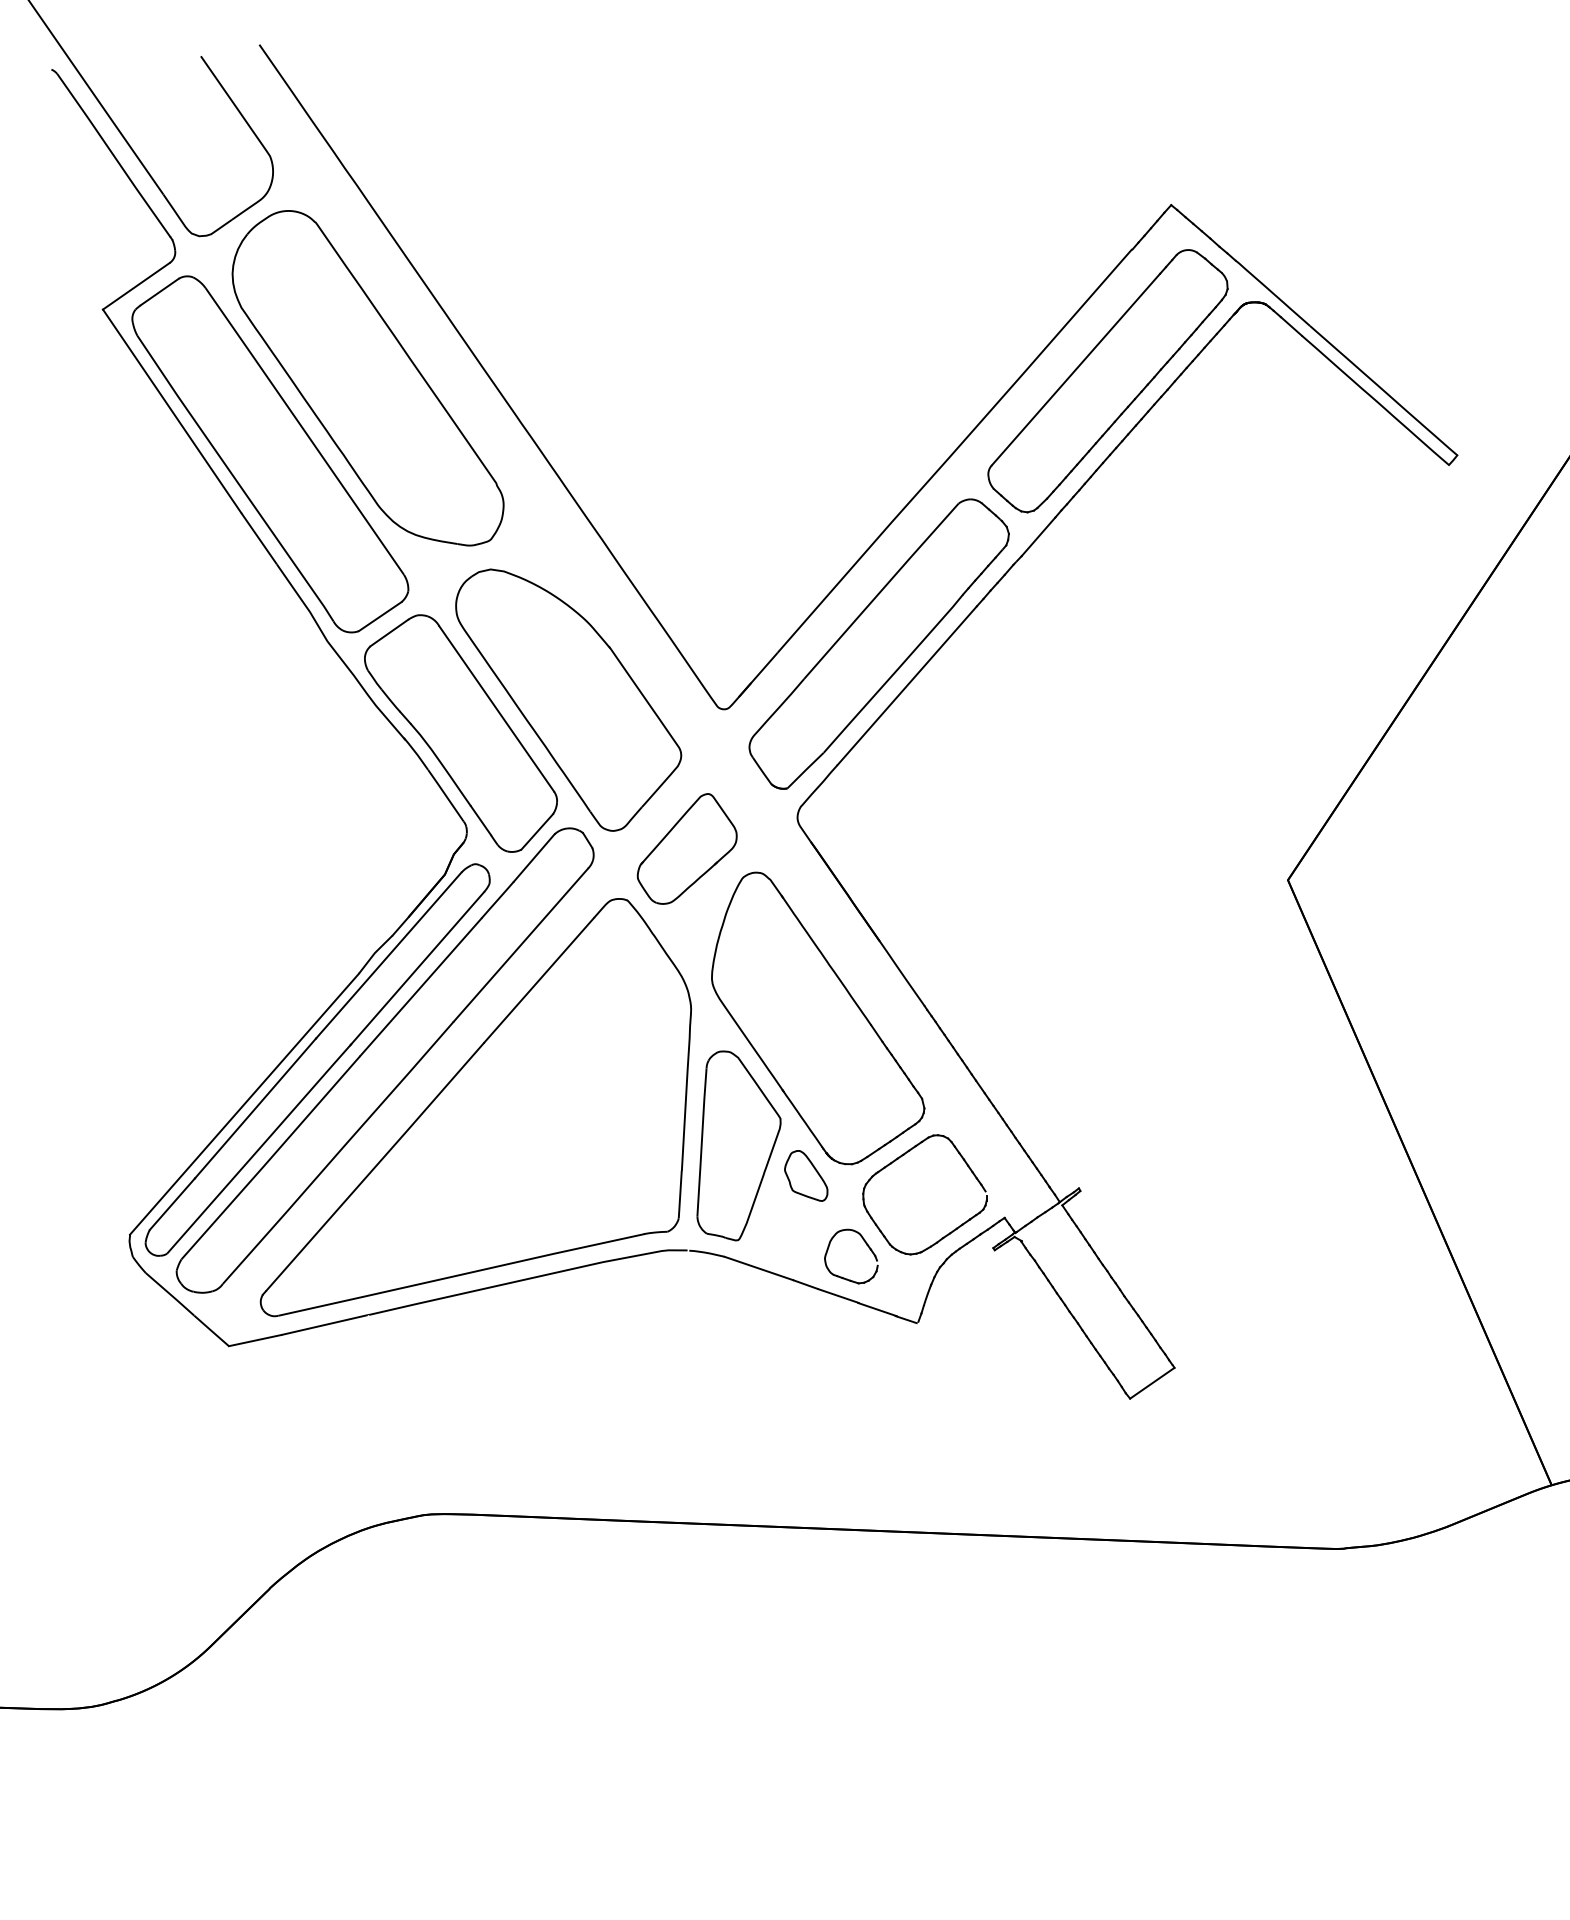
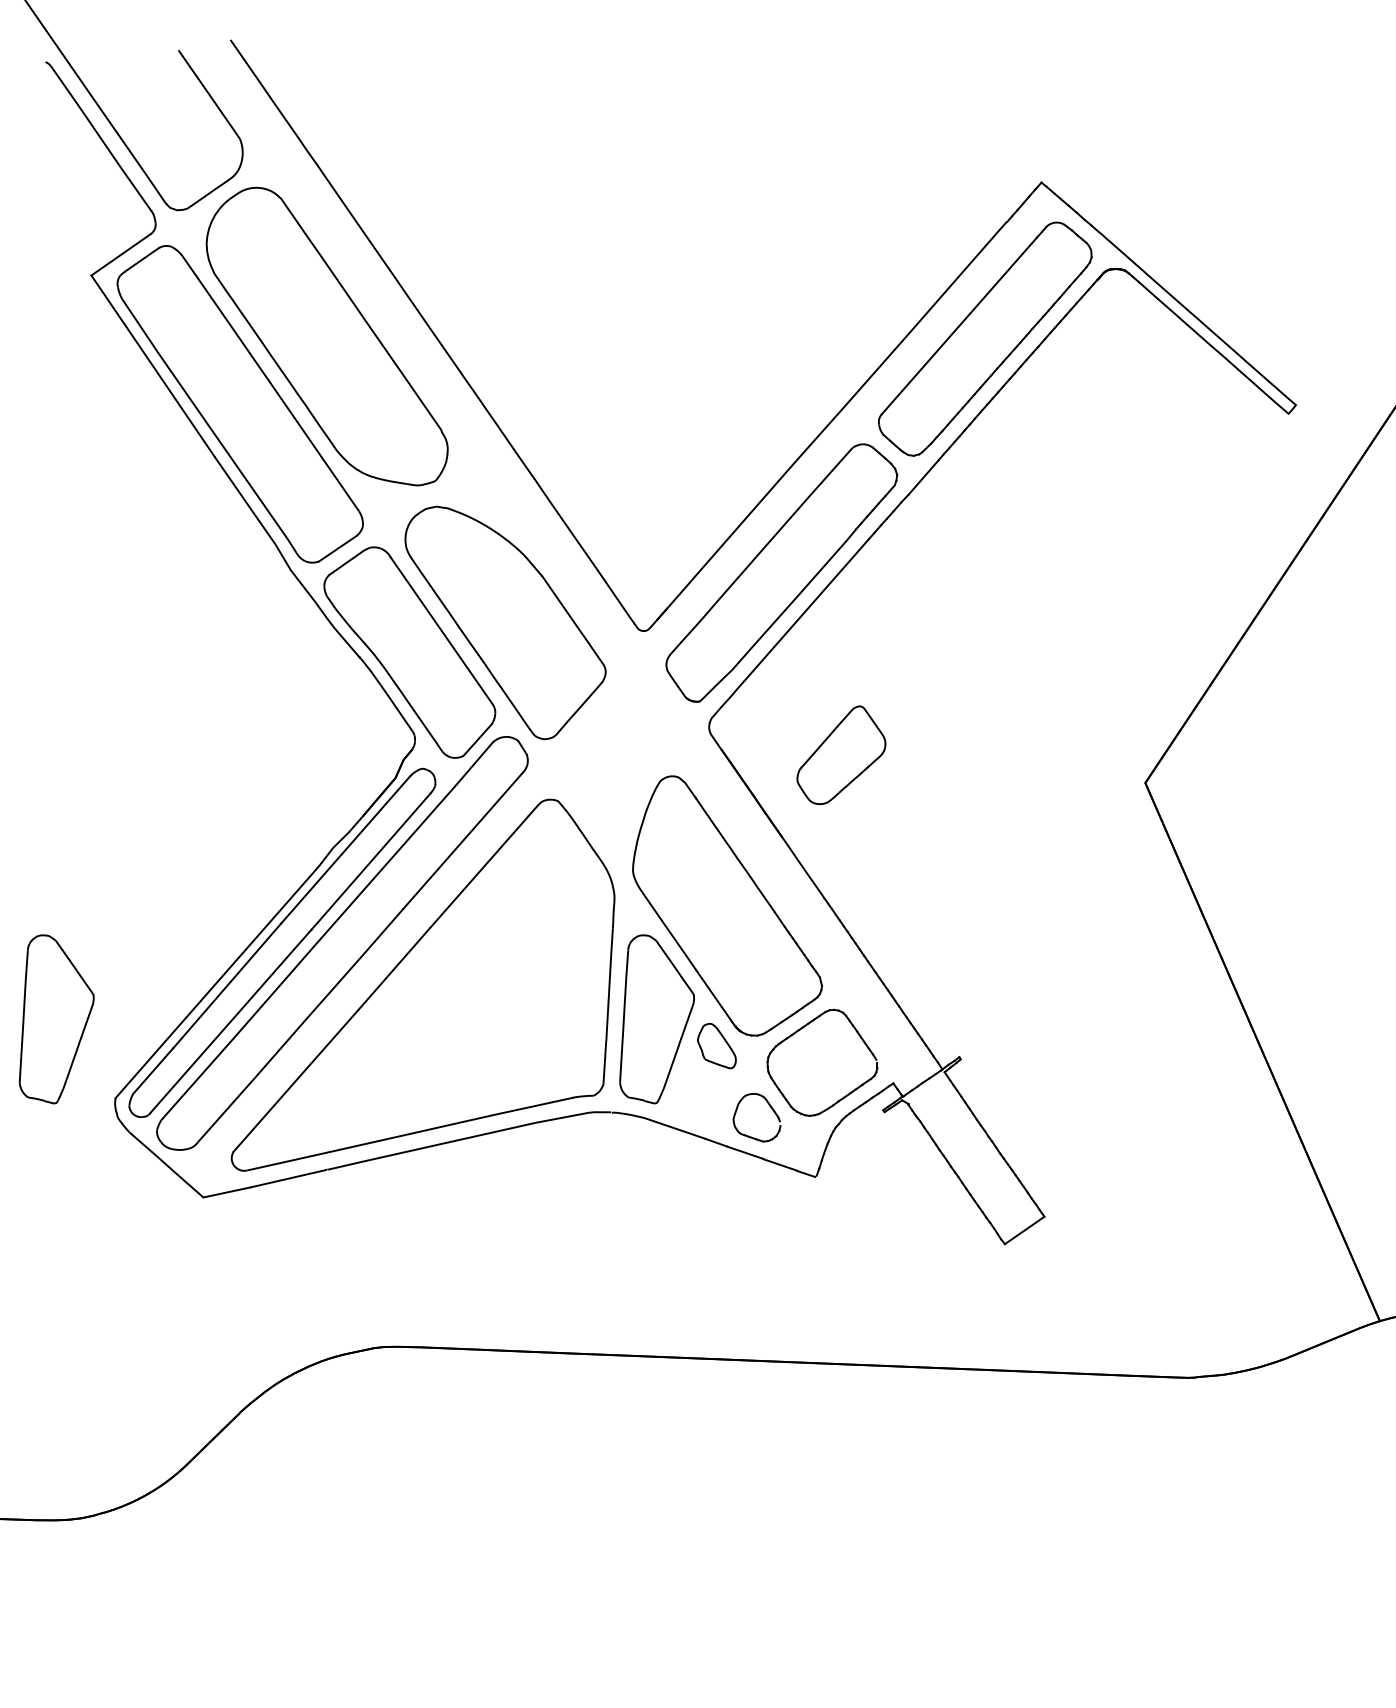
part: (686, 848) -> (840, 754), moved
part: (63, 1145) -> (56, 1018), added

